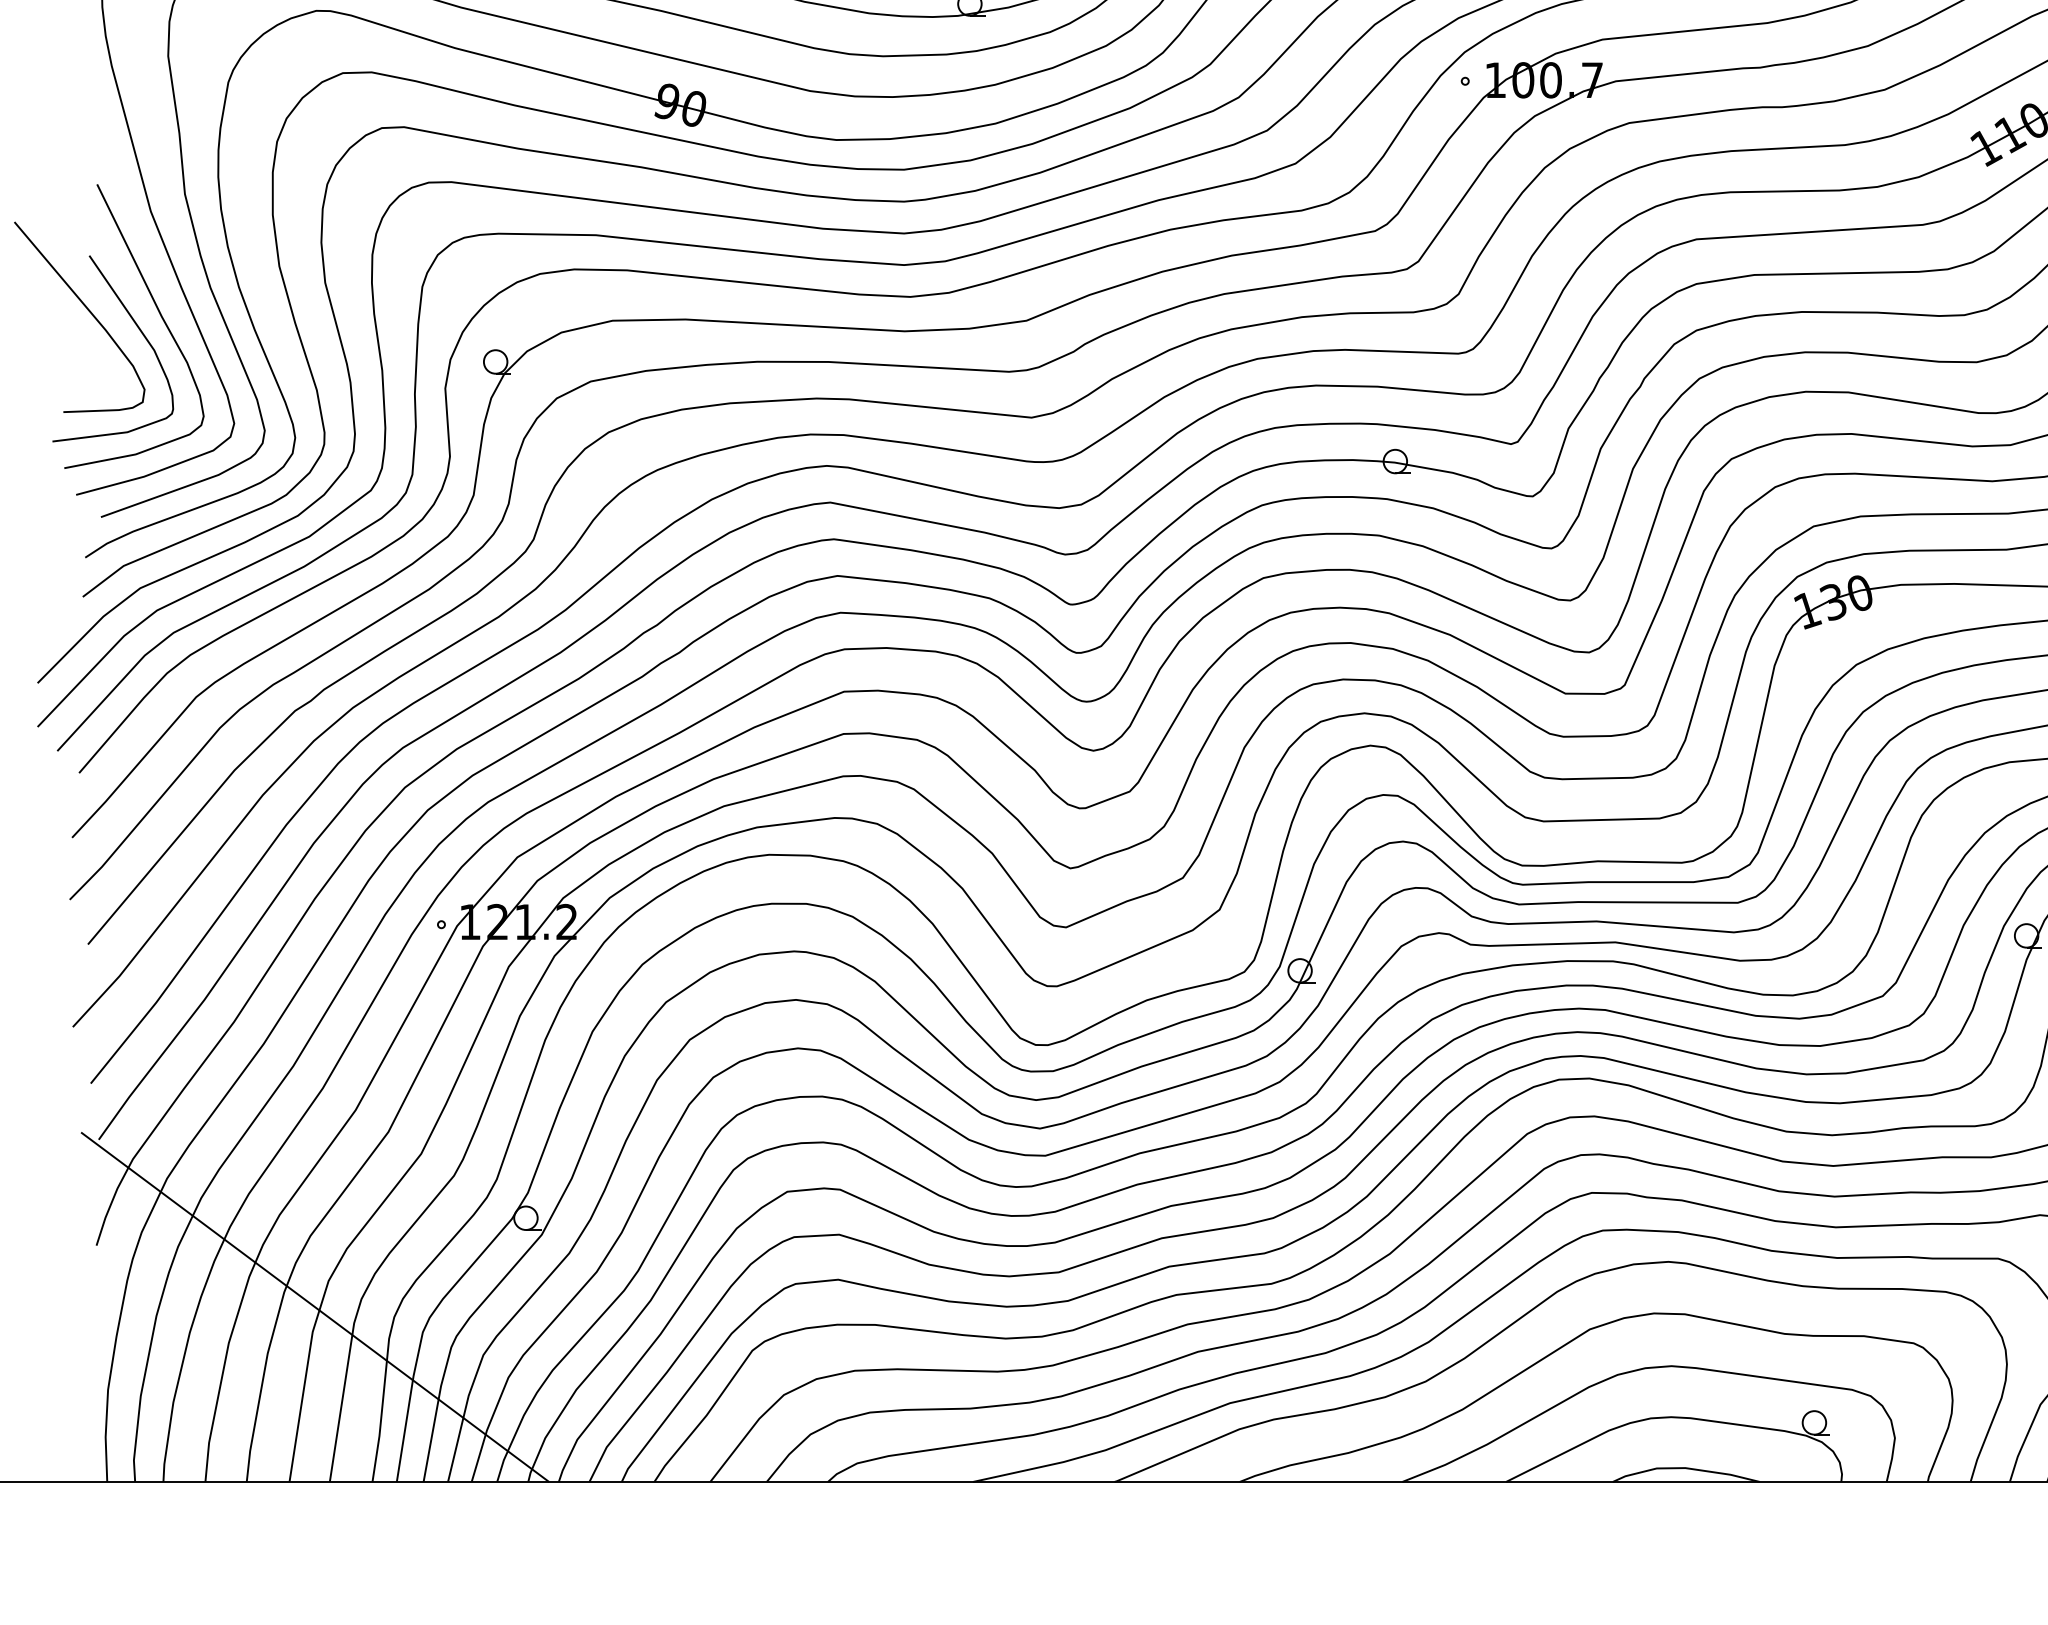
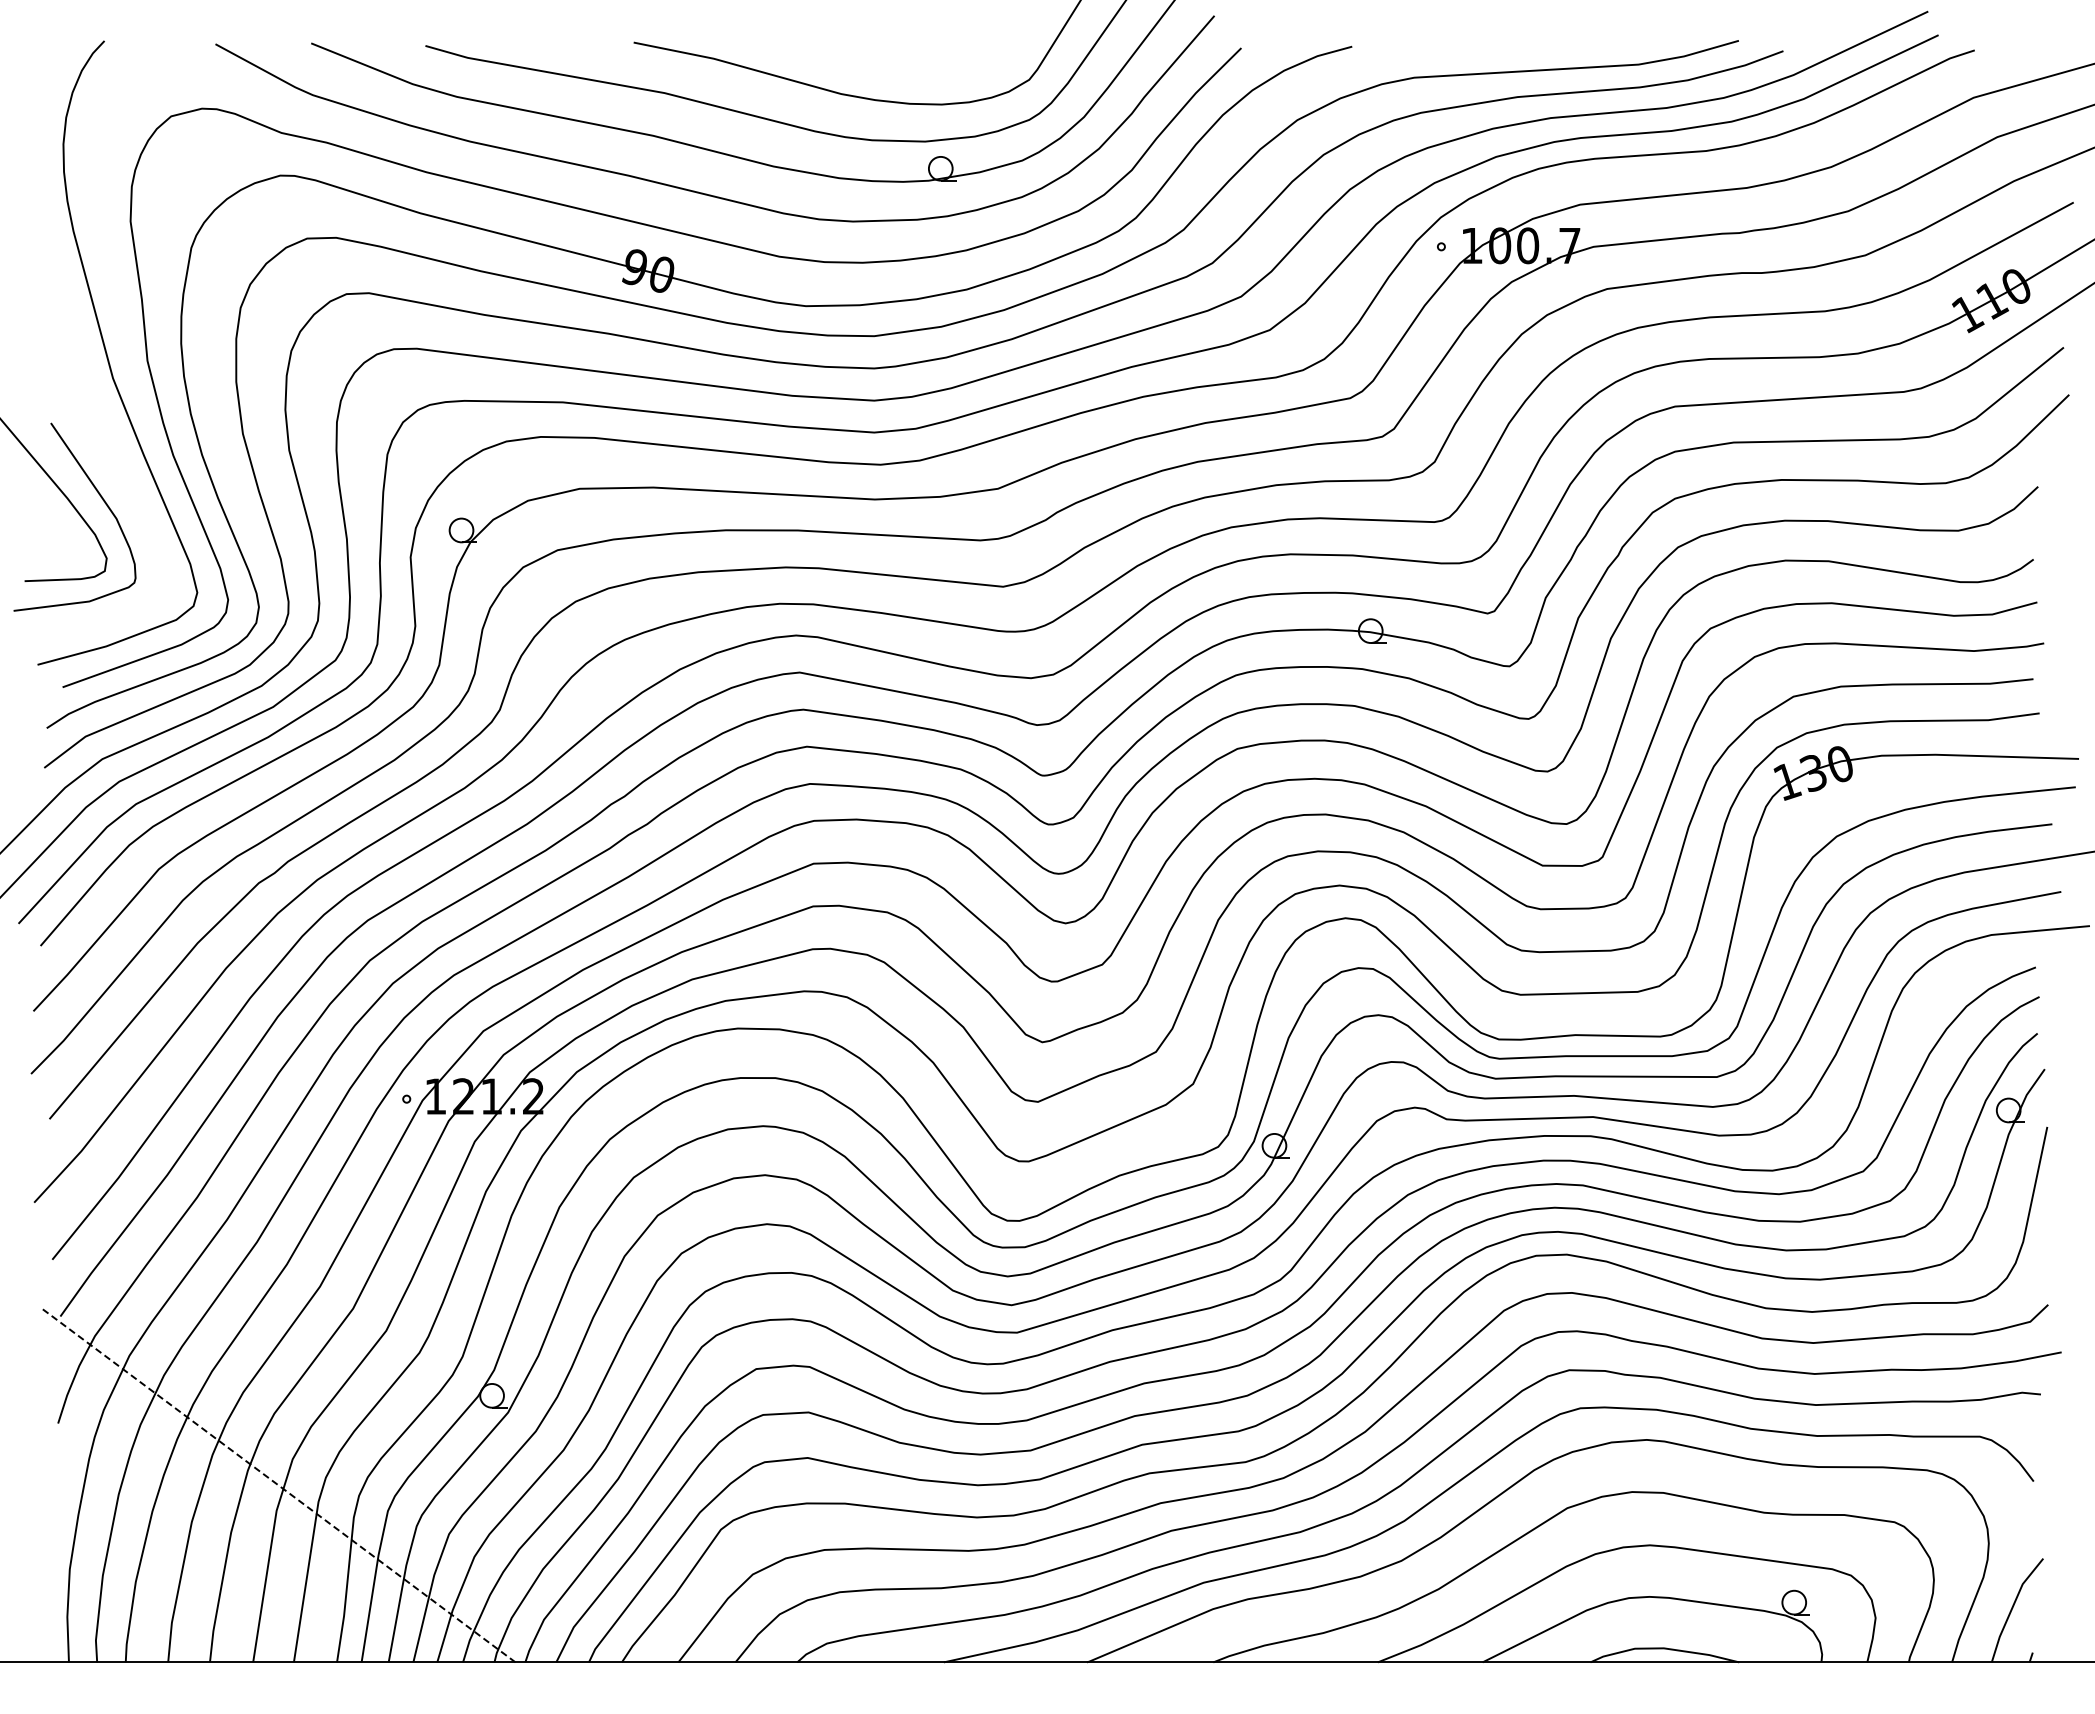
curve: (159, 313) -> (121, 481), removed
line: (314, 1306) -> (278, 1485), solid -> dashed

